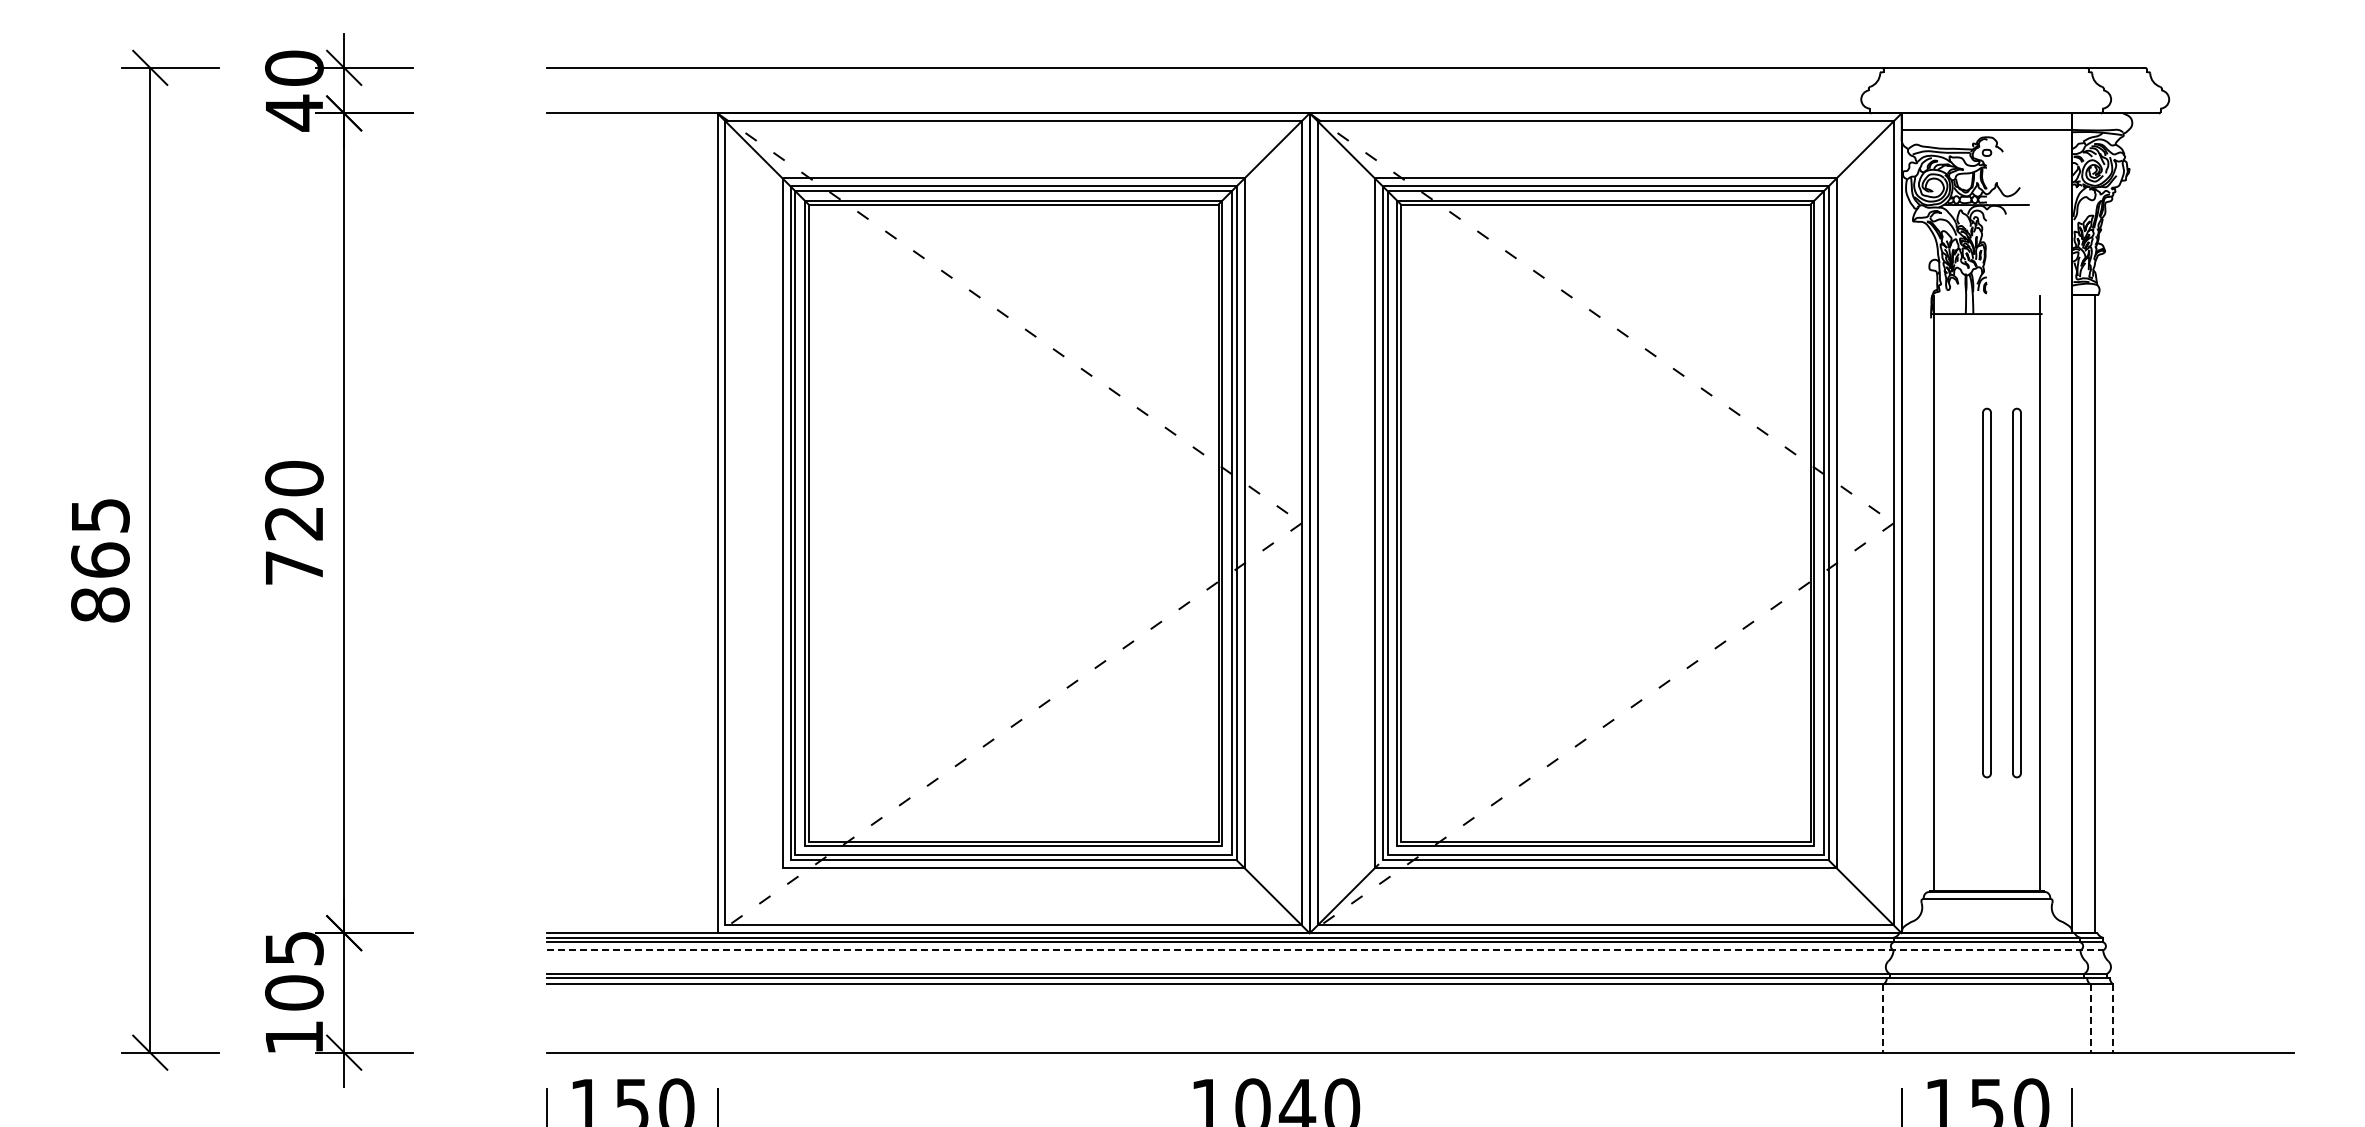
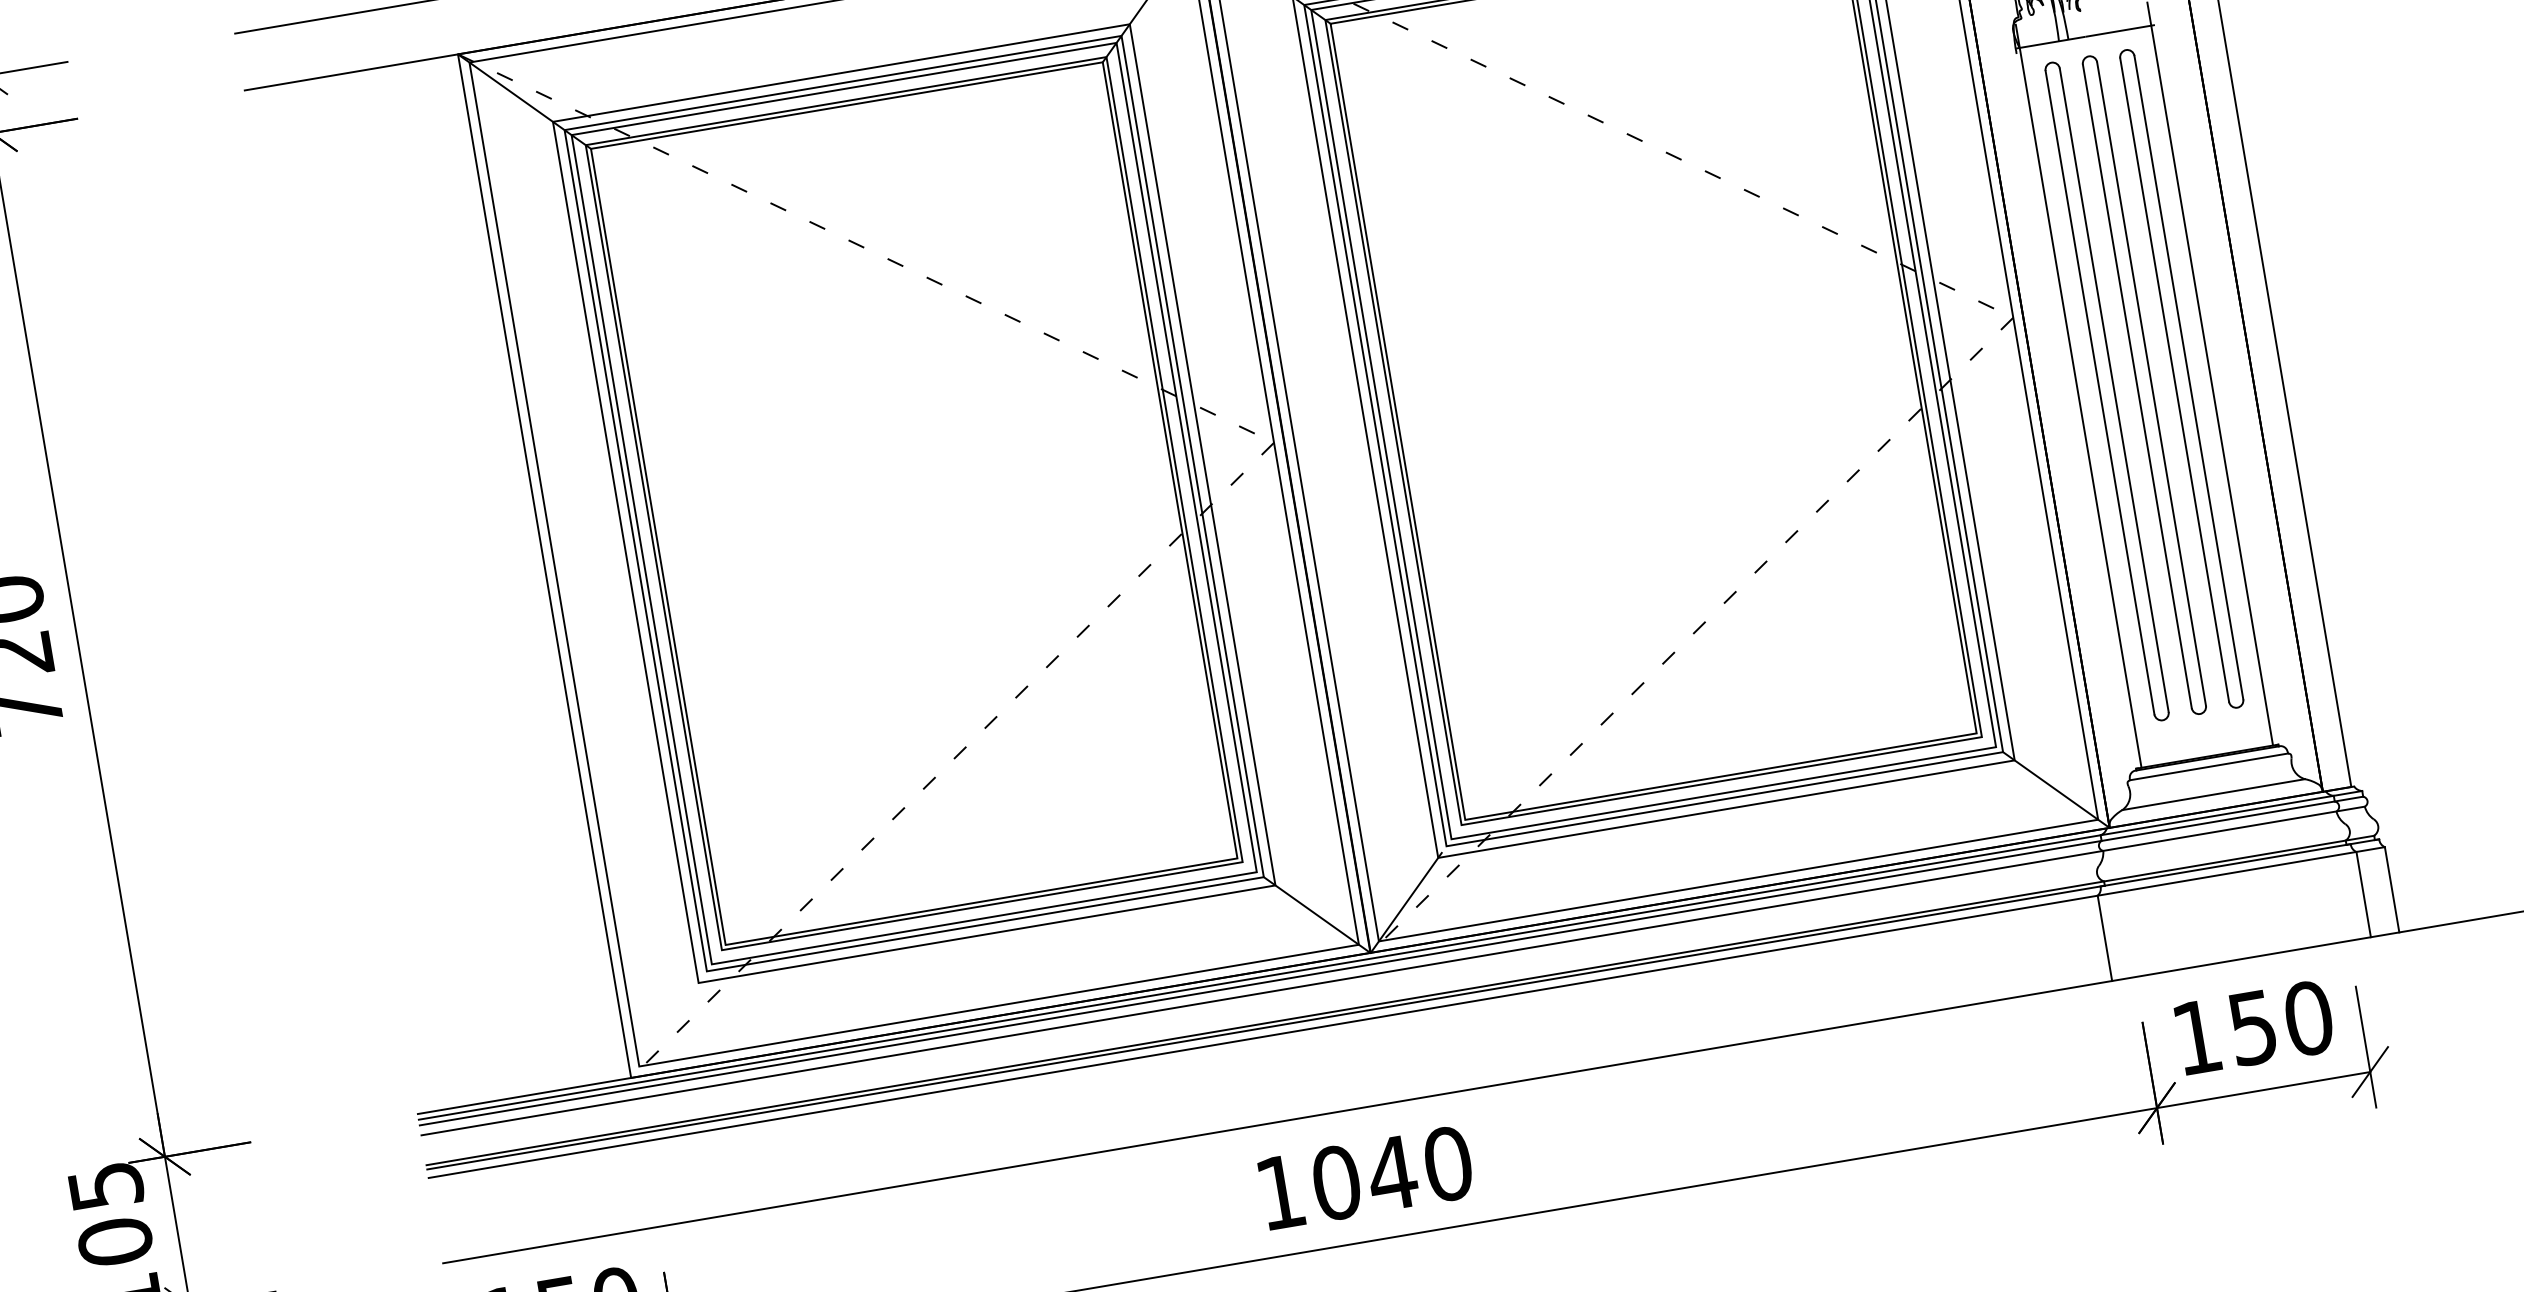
part: (1956, 592) -> (2106, 390), added
part: (1986, 592) -> (2143, 384), size x1.43
part: (2016, 592) -> (2181, 378), size x1.43
line: (1986, 920) -> (2212, 794), added
line: (1325, 950) -> (1393, 971), dashed -> solid
line: (1883, 1019) -> (2105, 939), dashed -> solid
line: (2090, 1019) -> (2363, 895), dashed -> solid
line: (2113, 1019) -> (2392, 890), dashed -> solid

